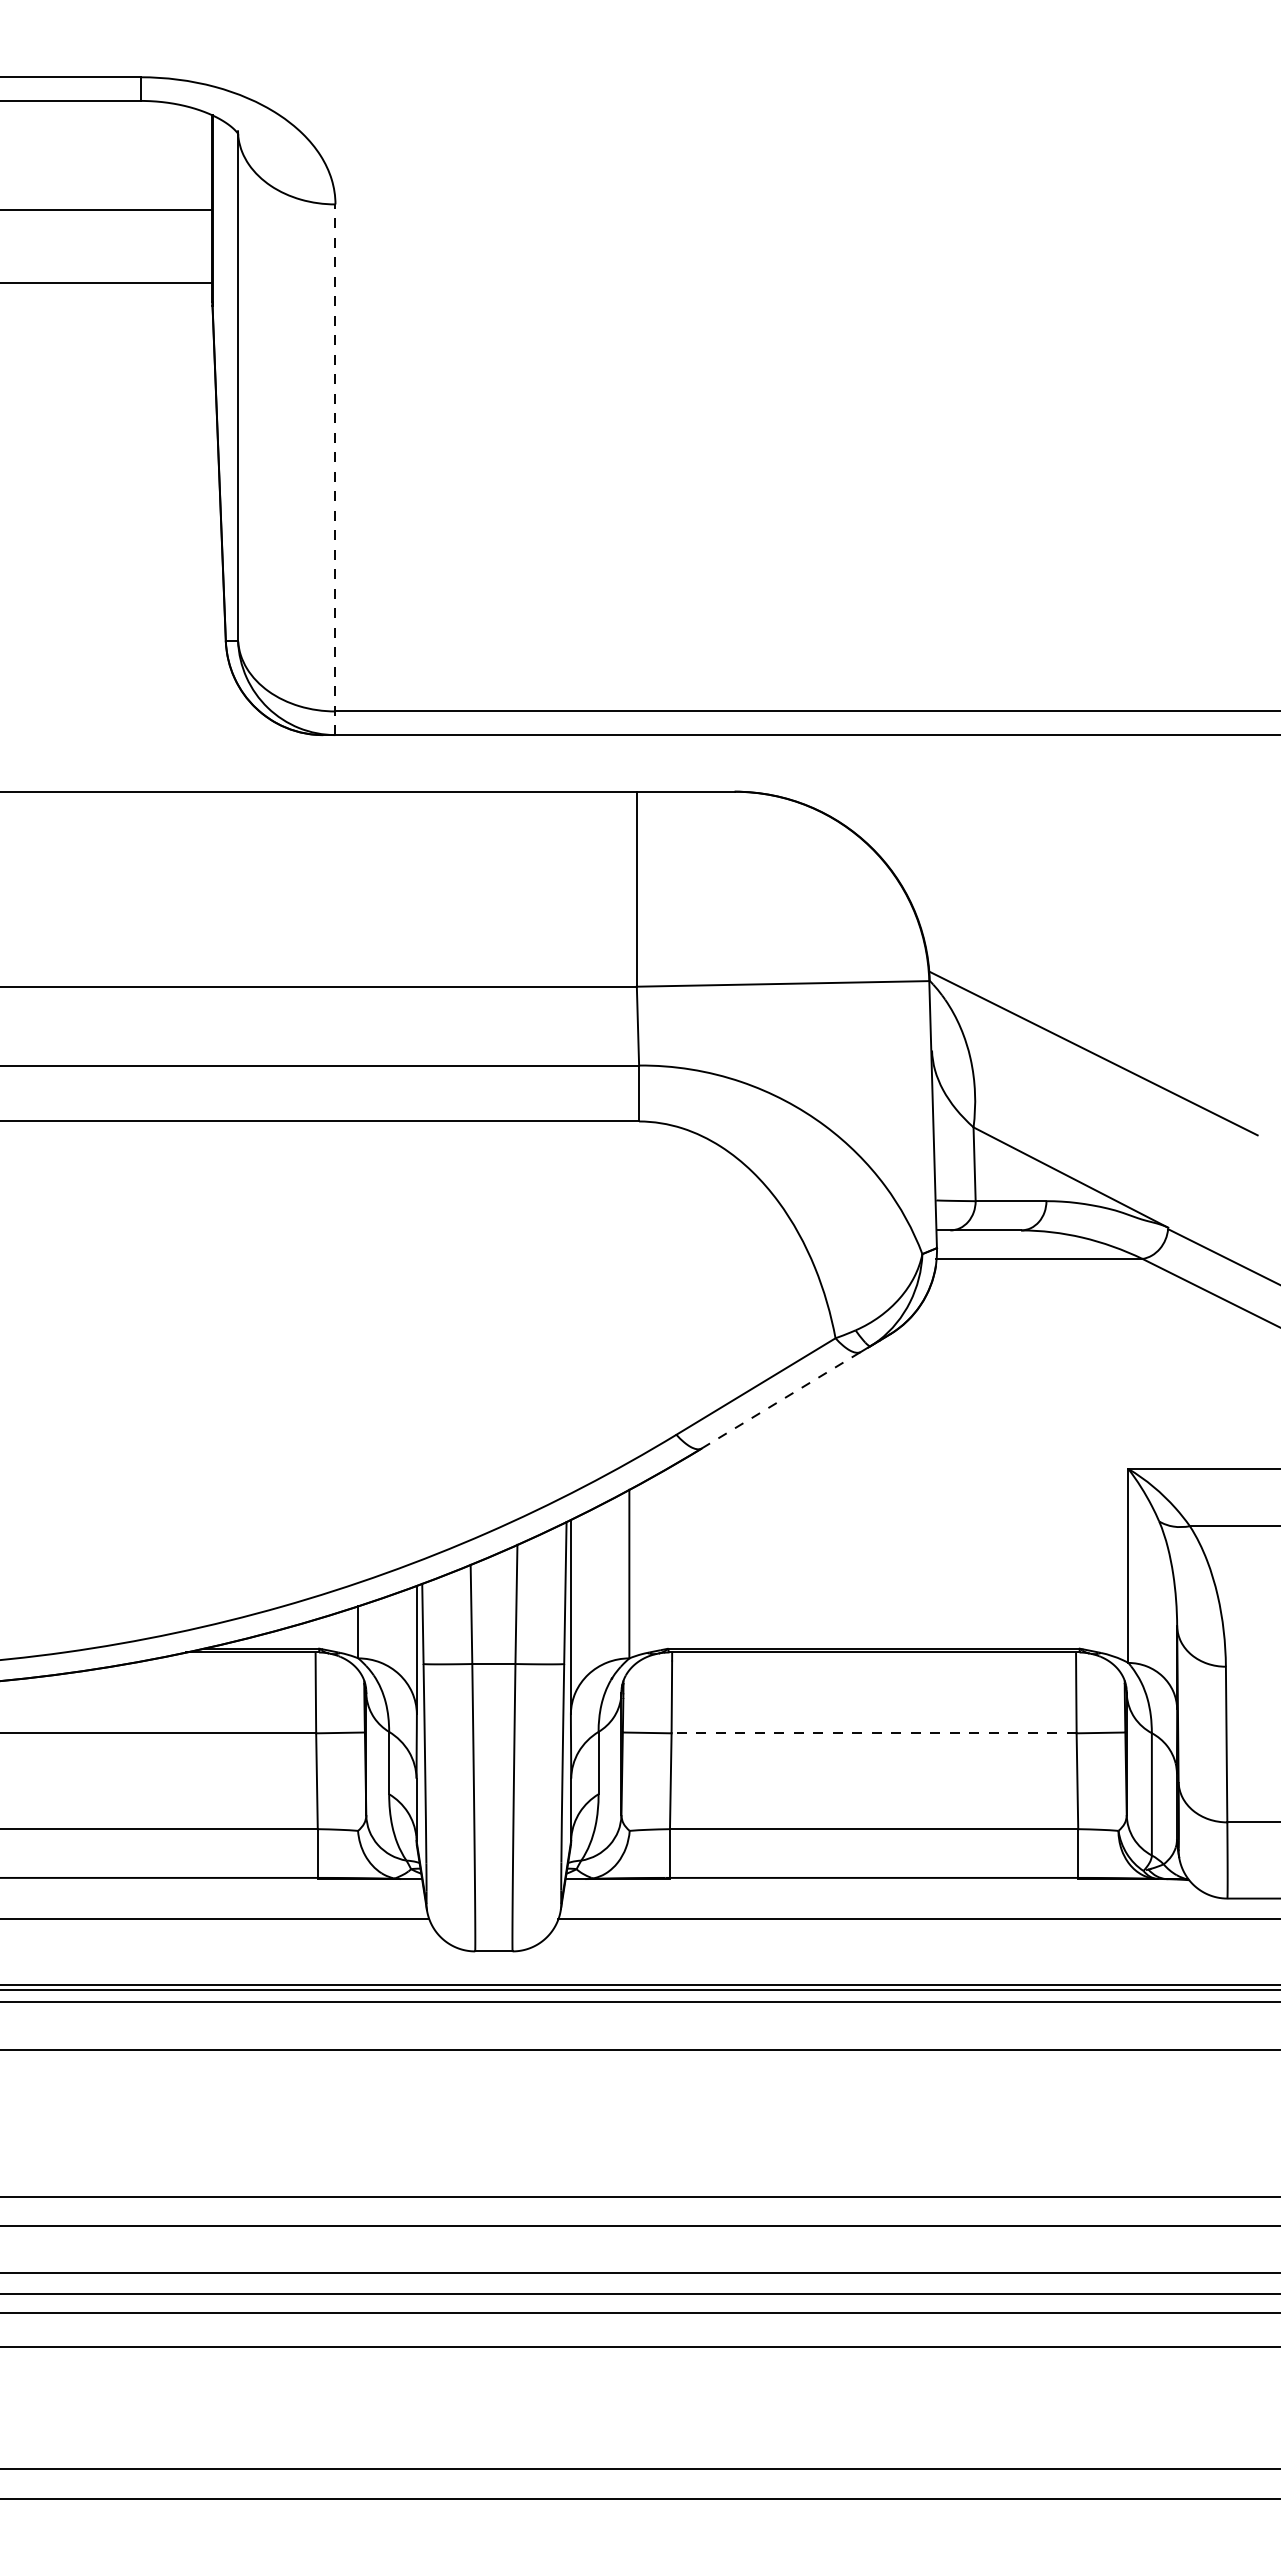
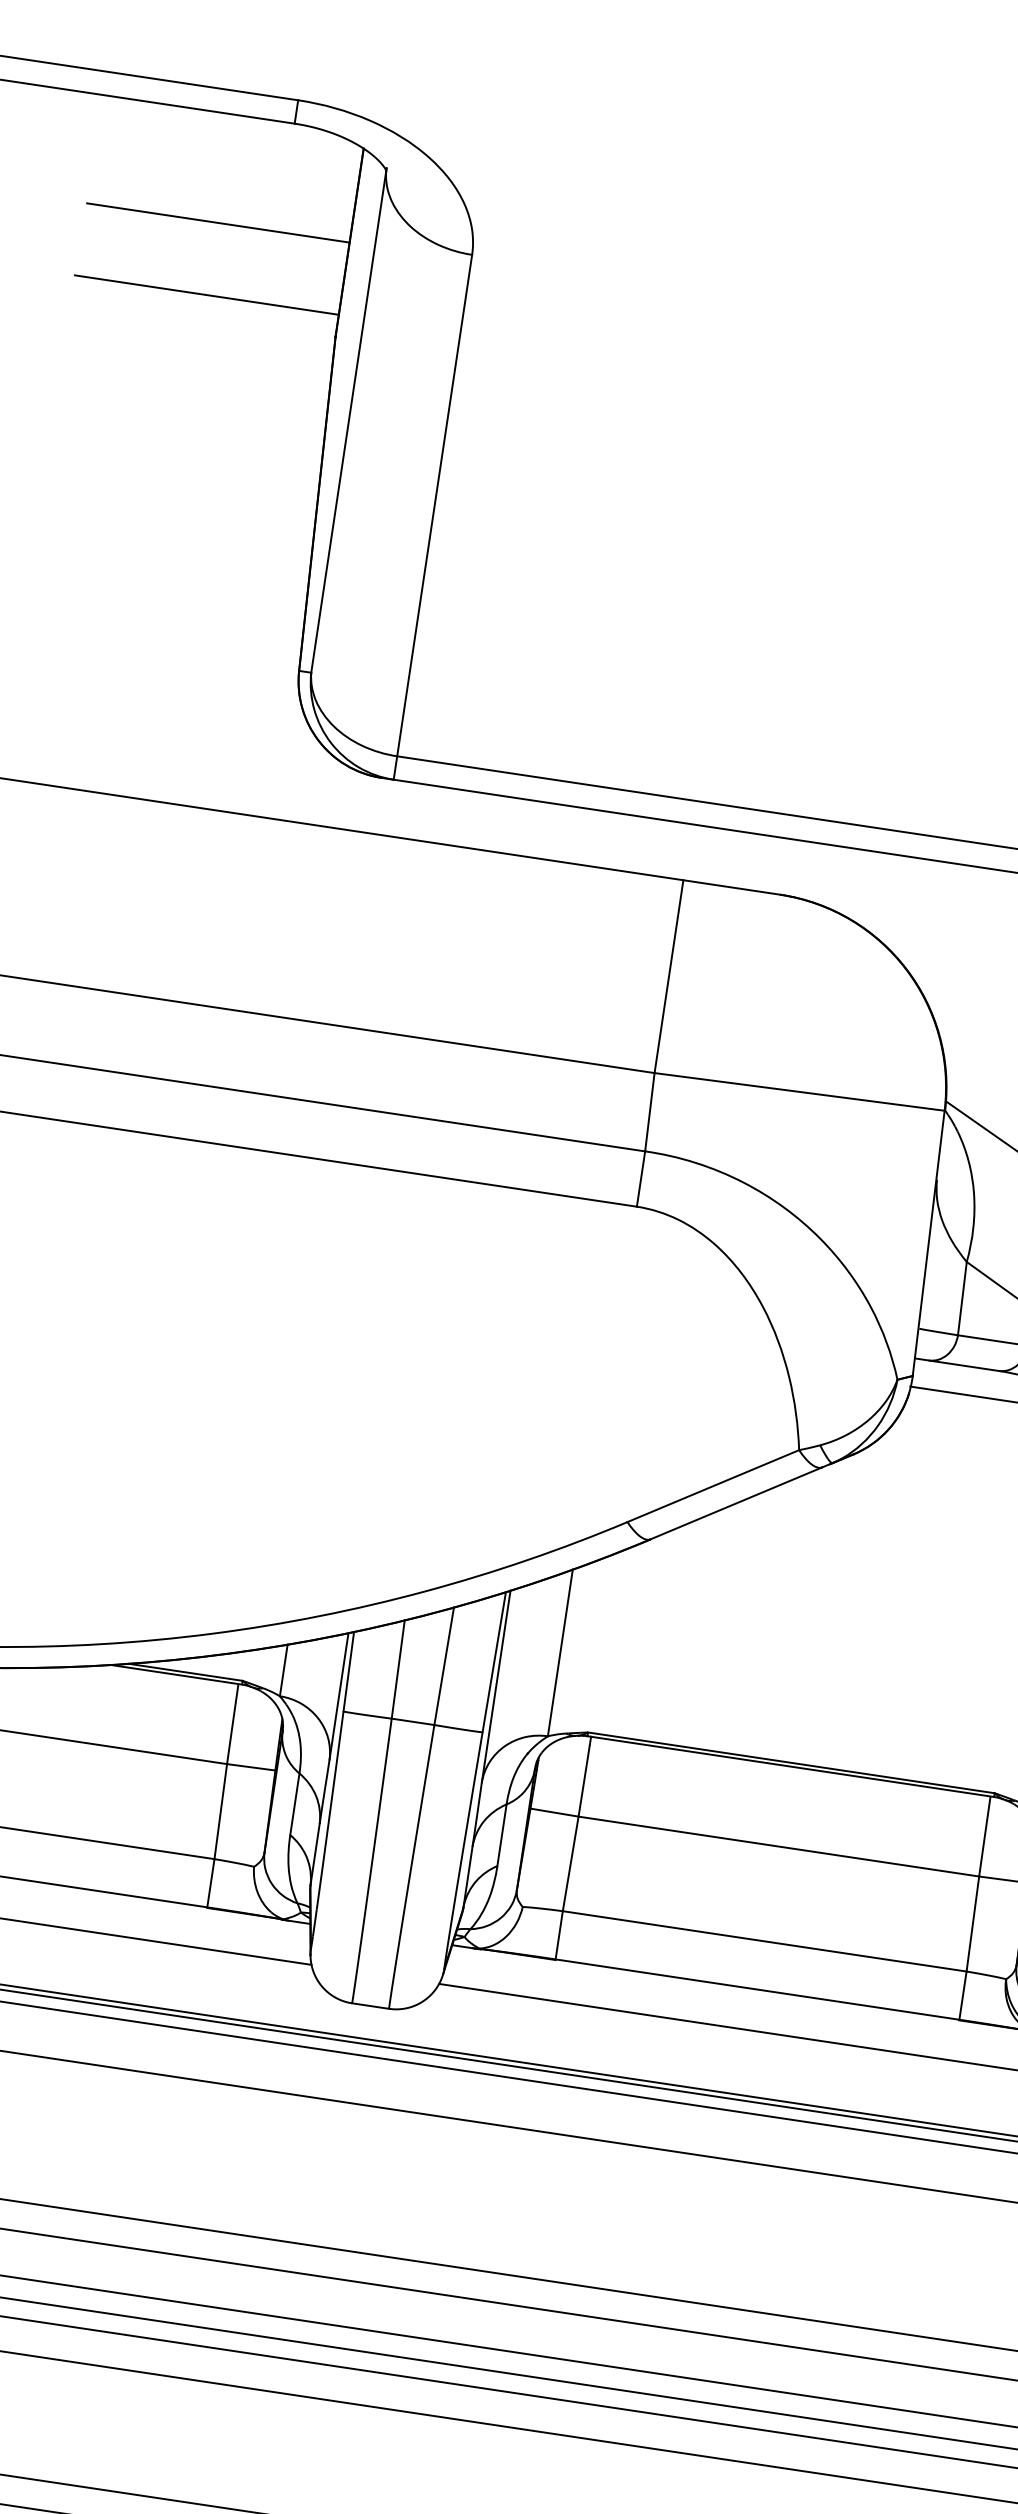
line: (335, 469) -> (432, 517), dashed -> solid
line: (781, 1399) -> (736, 1502), dashed -> solid
line: (874, 1733) -> (779, 1846), dashed -> solid

